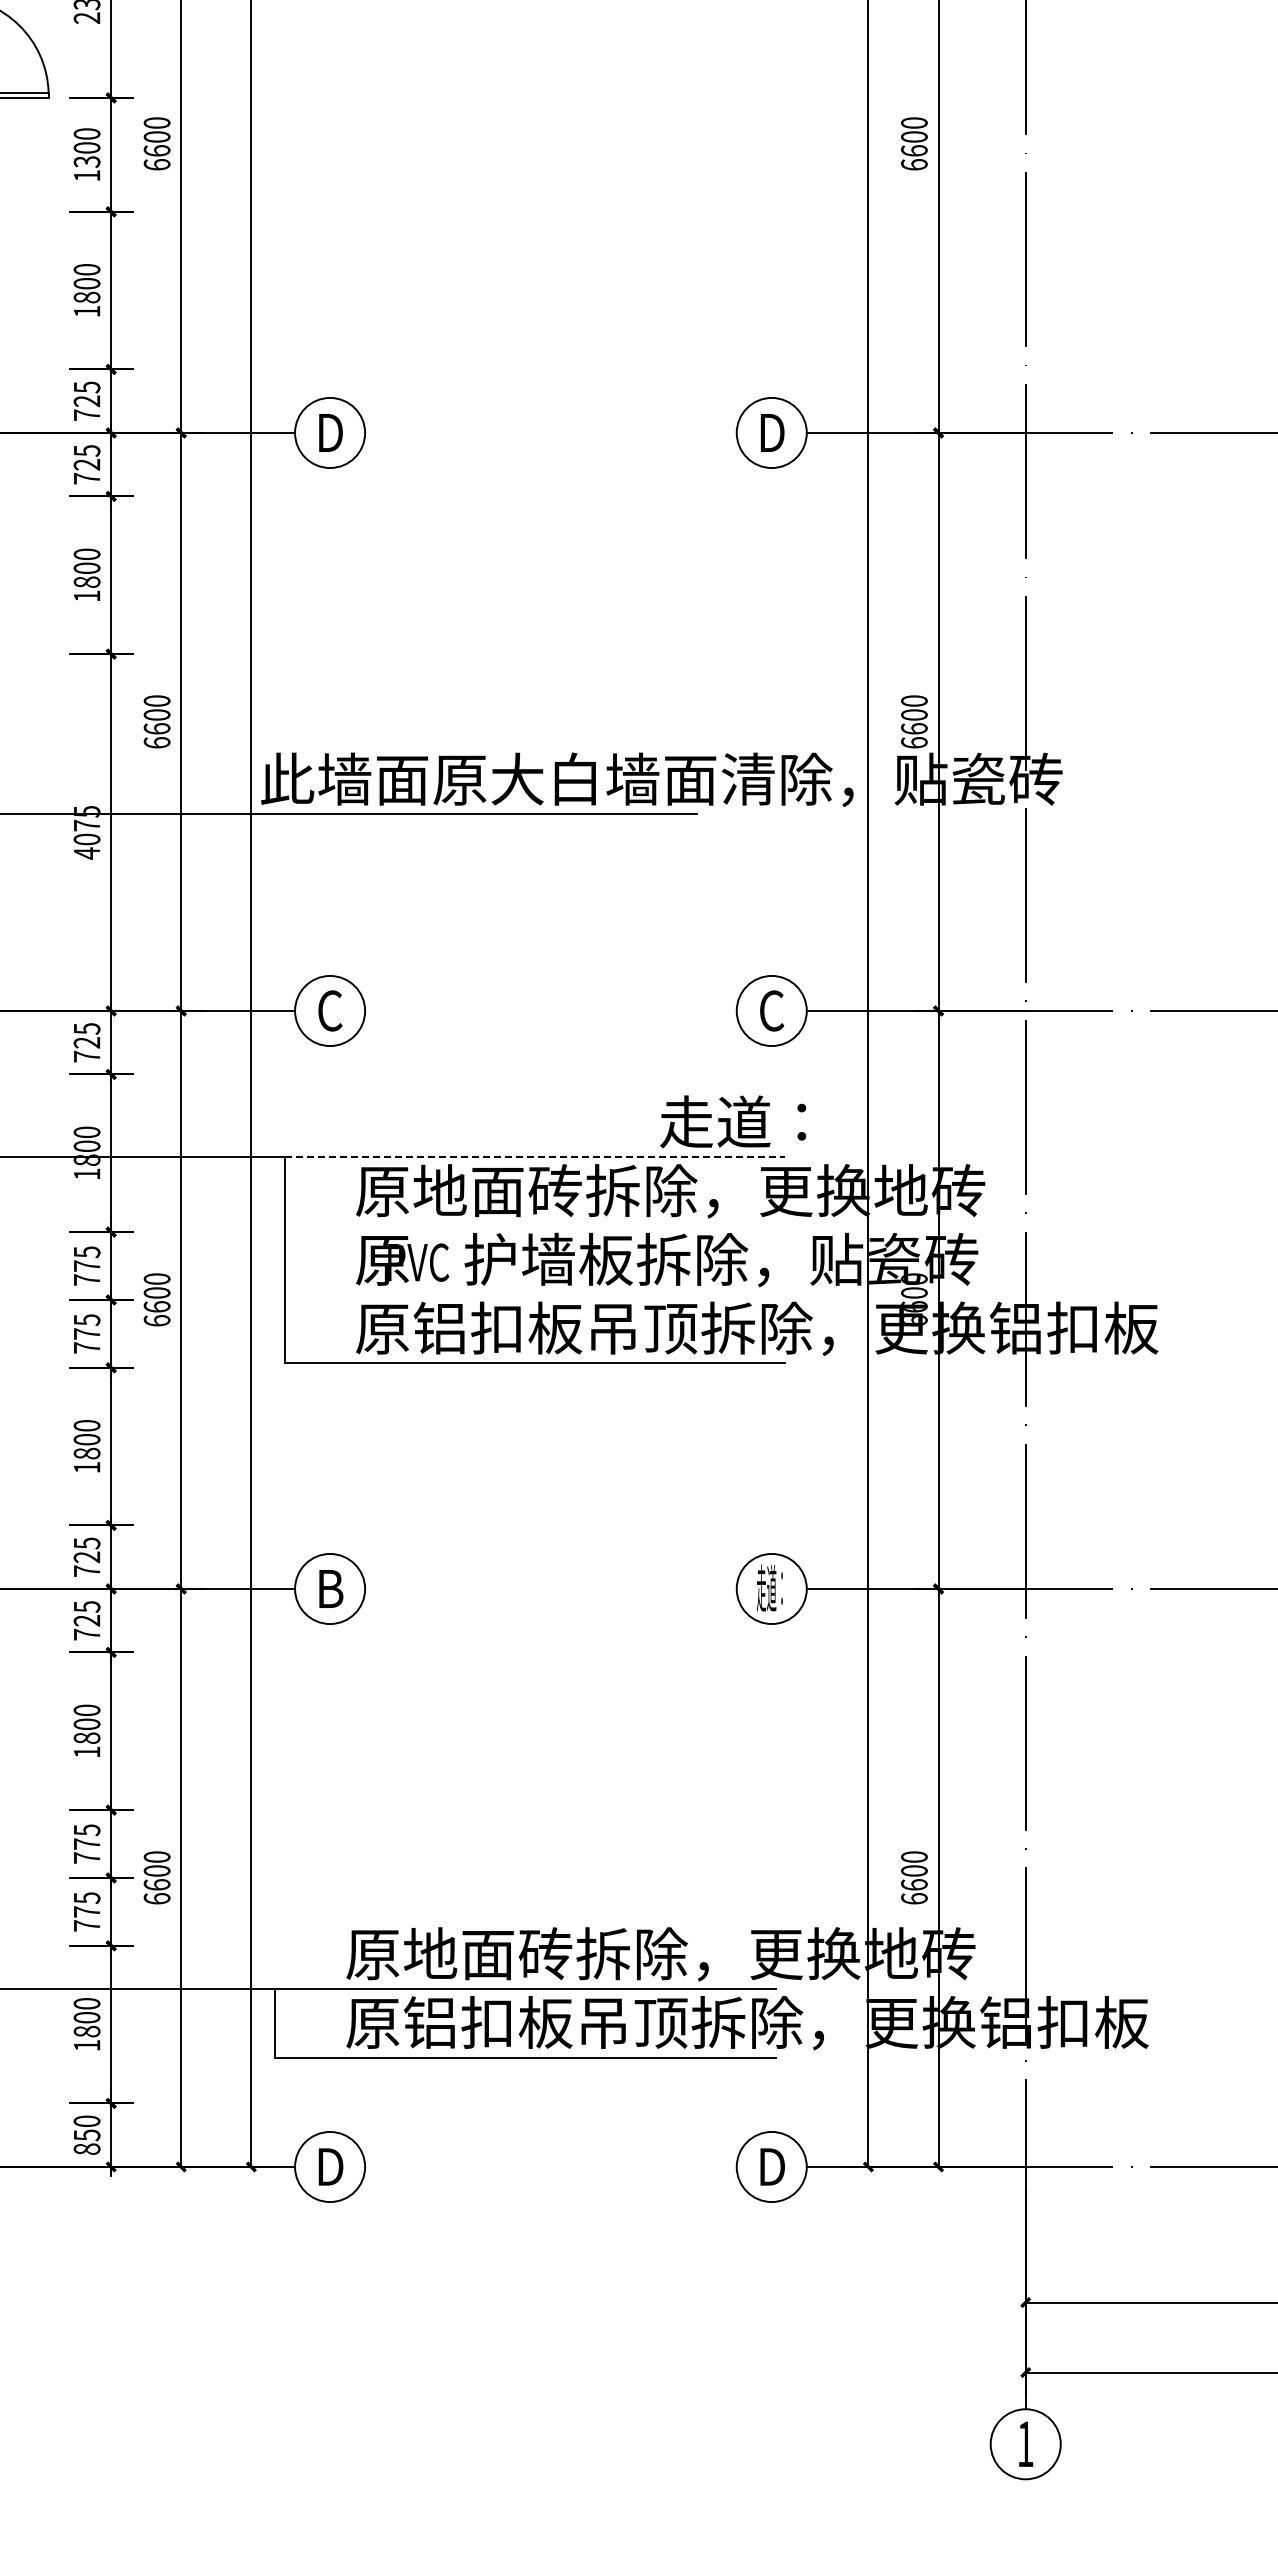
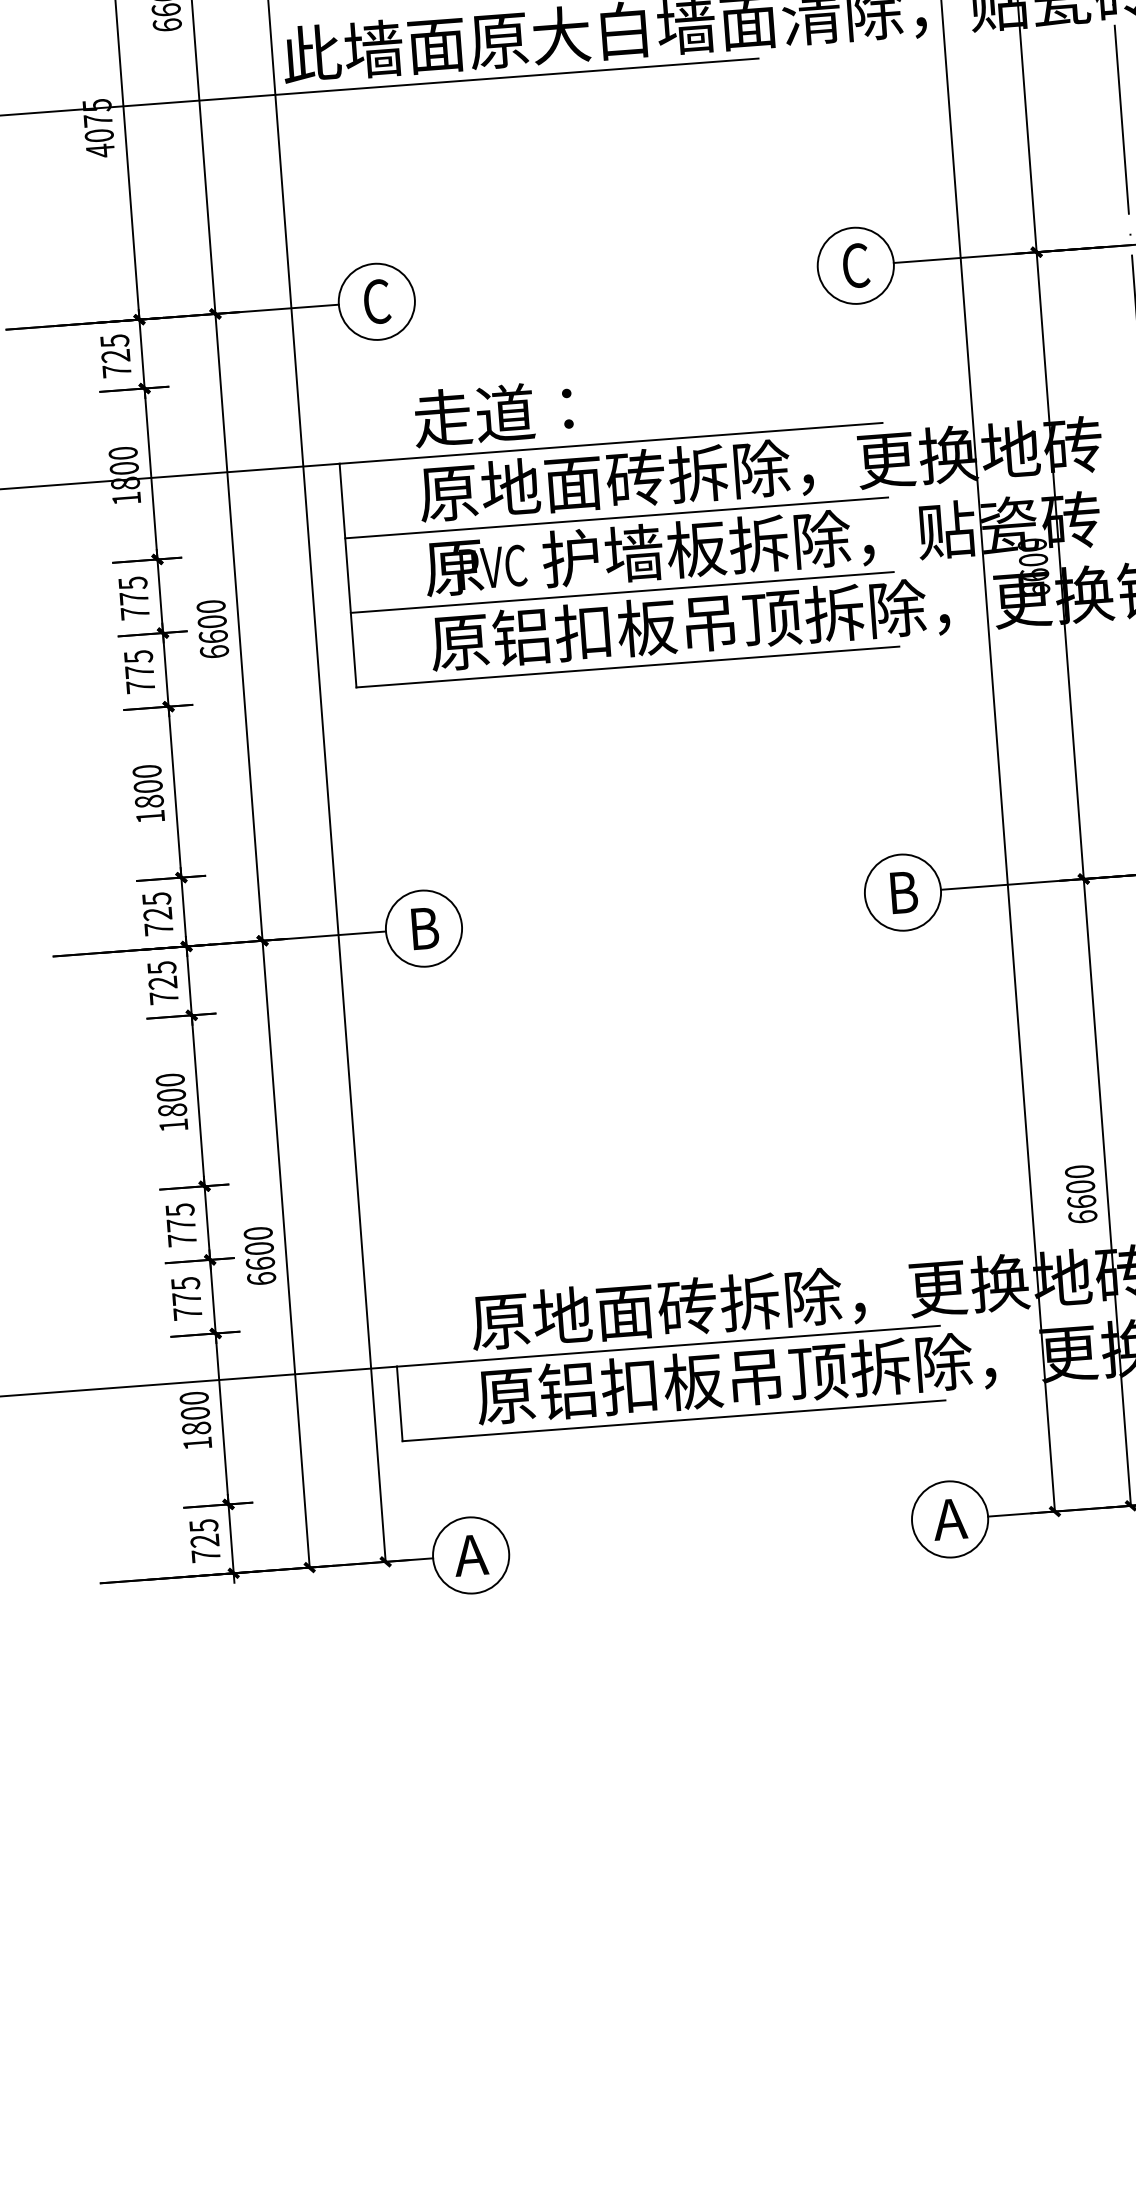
text: (733, 1121) -> (493, 413), moved
line: (535, 1156) -> (611, 442), dashed -> solid
line: (534, 1225) -> (616, 517), added
line: (534, 1294) -> (621, 592), added
text: (770, 1587) -> (901, 891), 走道： -> B
text: (86, 2134) -> (204, 1540), 850 -> 725
text: (329, 2166) -> (470, 1554), D -> A
text: (771, 2166) -> (949, 1518), D -> A

